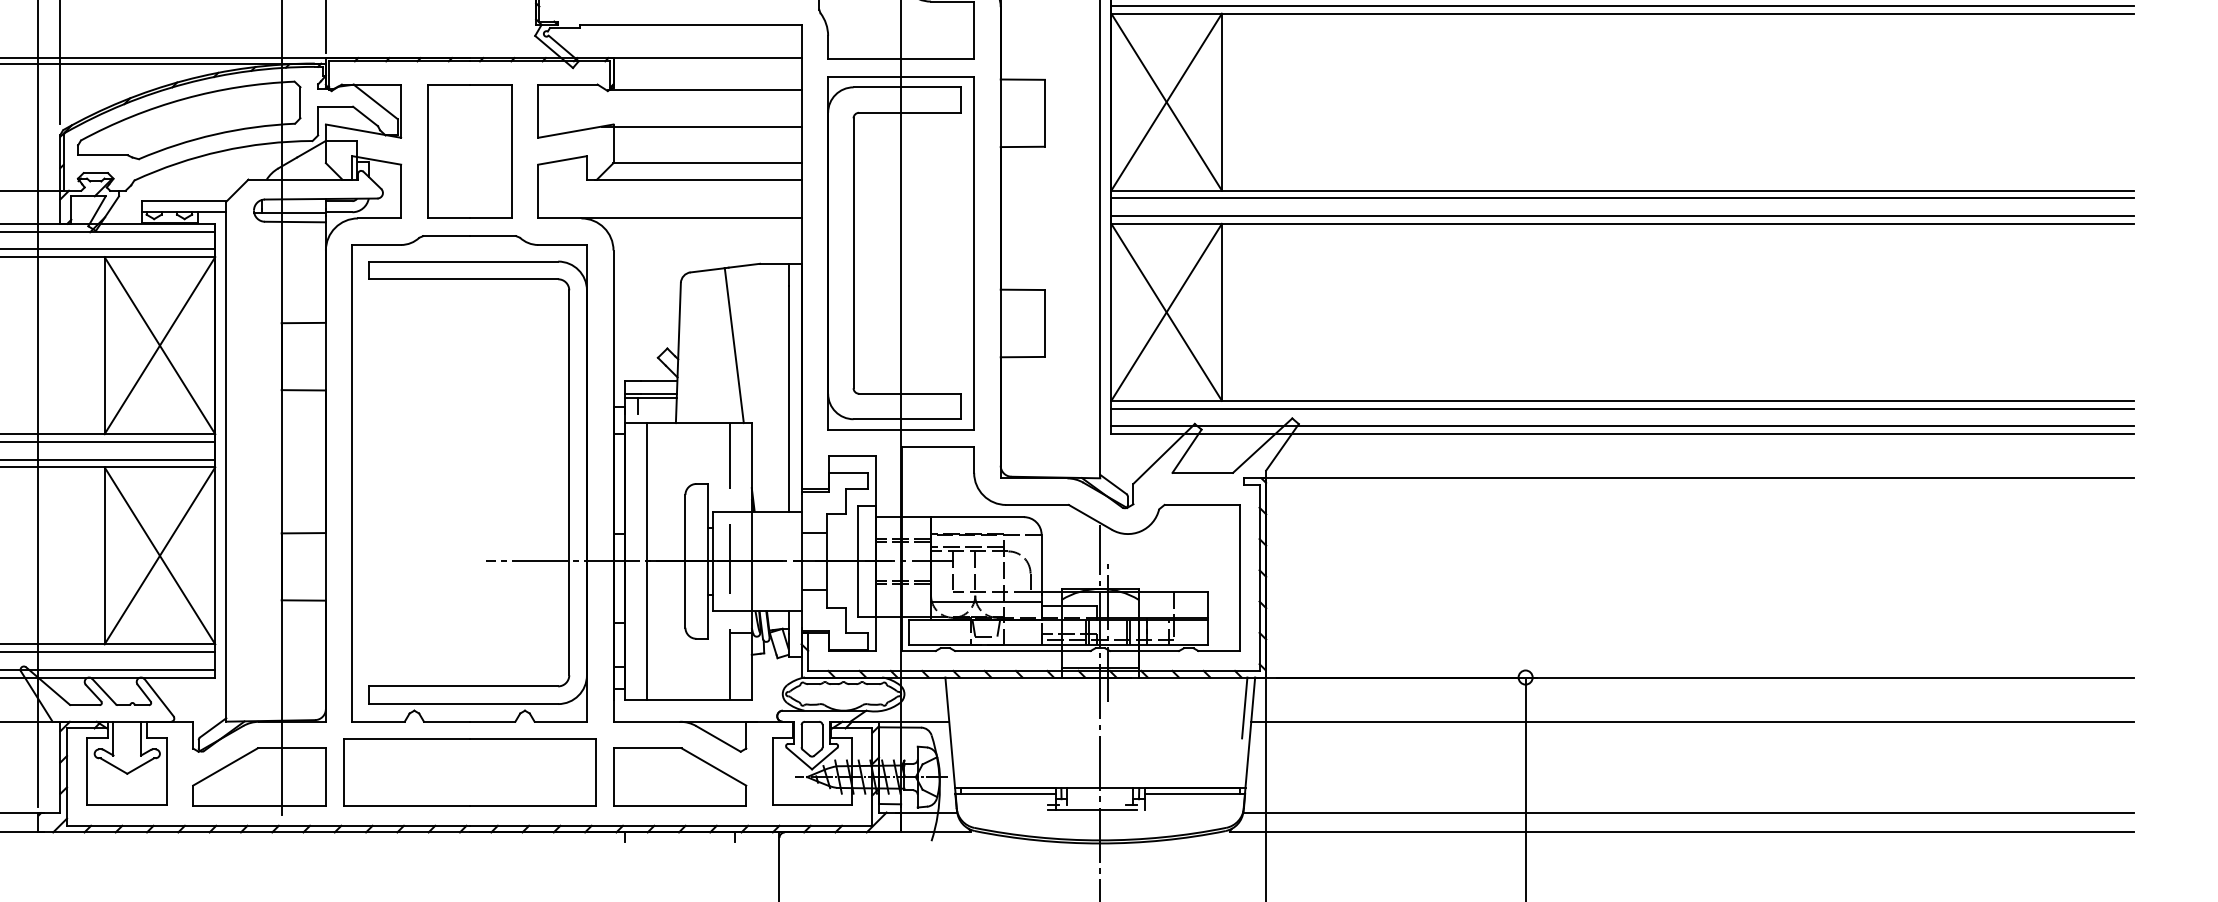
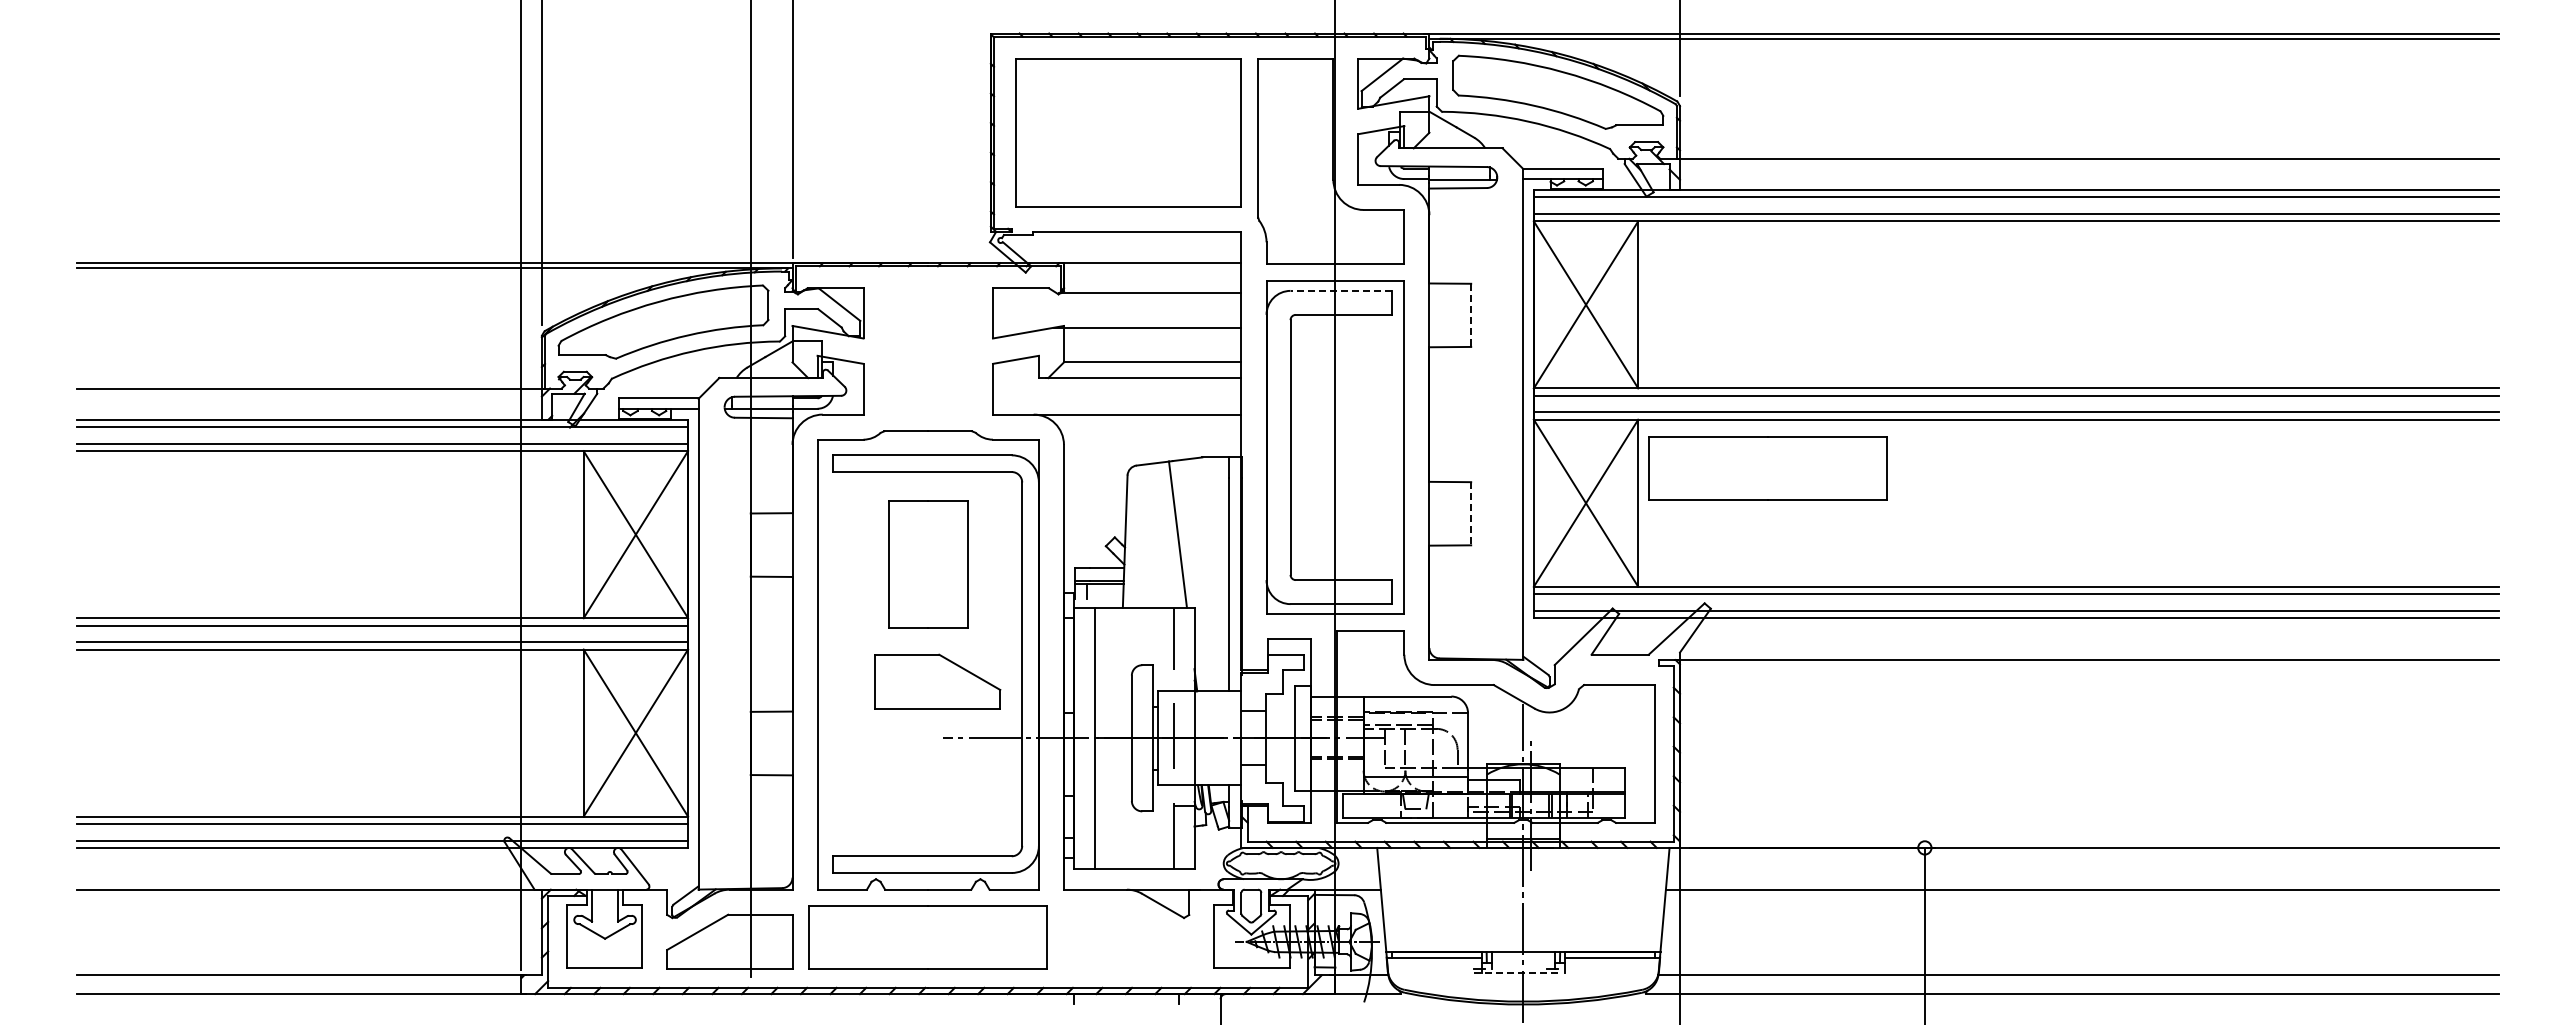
line: (907, 86) -> (1341, 290), solid -> dashed
line: (1045, 113) -> (1471, 315), solid -> dashed
part: (469, 151) -> (928, 564), moved
part: (1358, 275) -> (1767, 468), added
line: (1045, 323) -> (1471, 513), solid -> dashed
line: (1244, 707) -> (1659, 876), removed
part: (679, 776) -> (937, 681), moved
line: (1092, 810) -> (1516, 973), solid -> dashed

